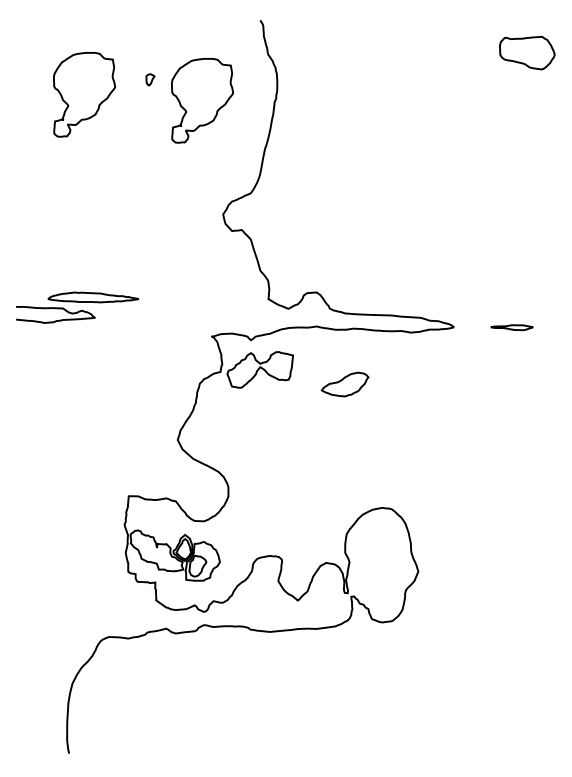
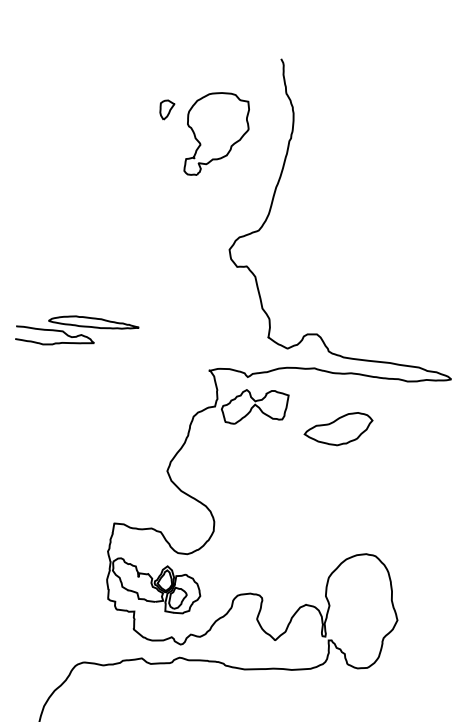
part: (150, 79) -> (167, 109), size x1.67
part: (84, 94) -> (100, 119), removed
part: (344, 384) -> (337, 428), size x1.43

